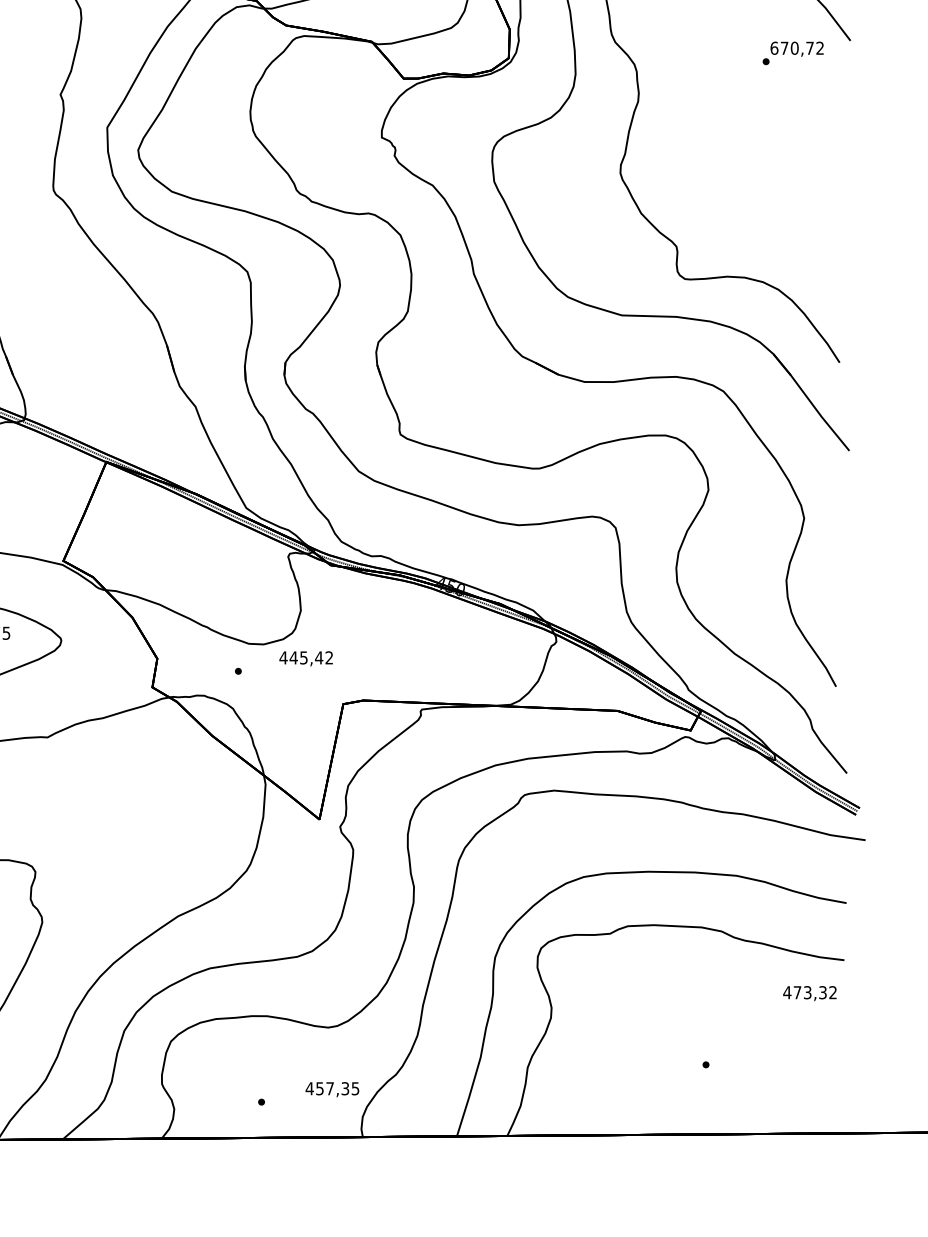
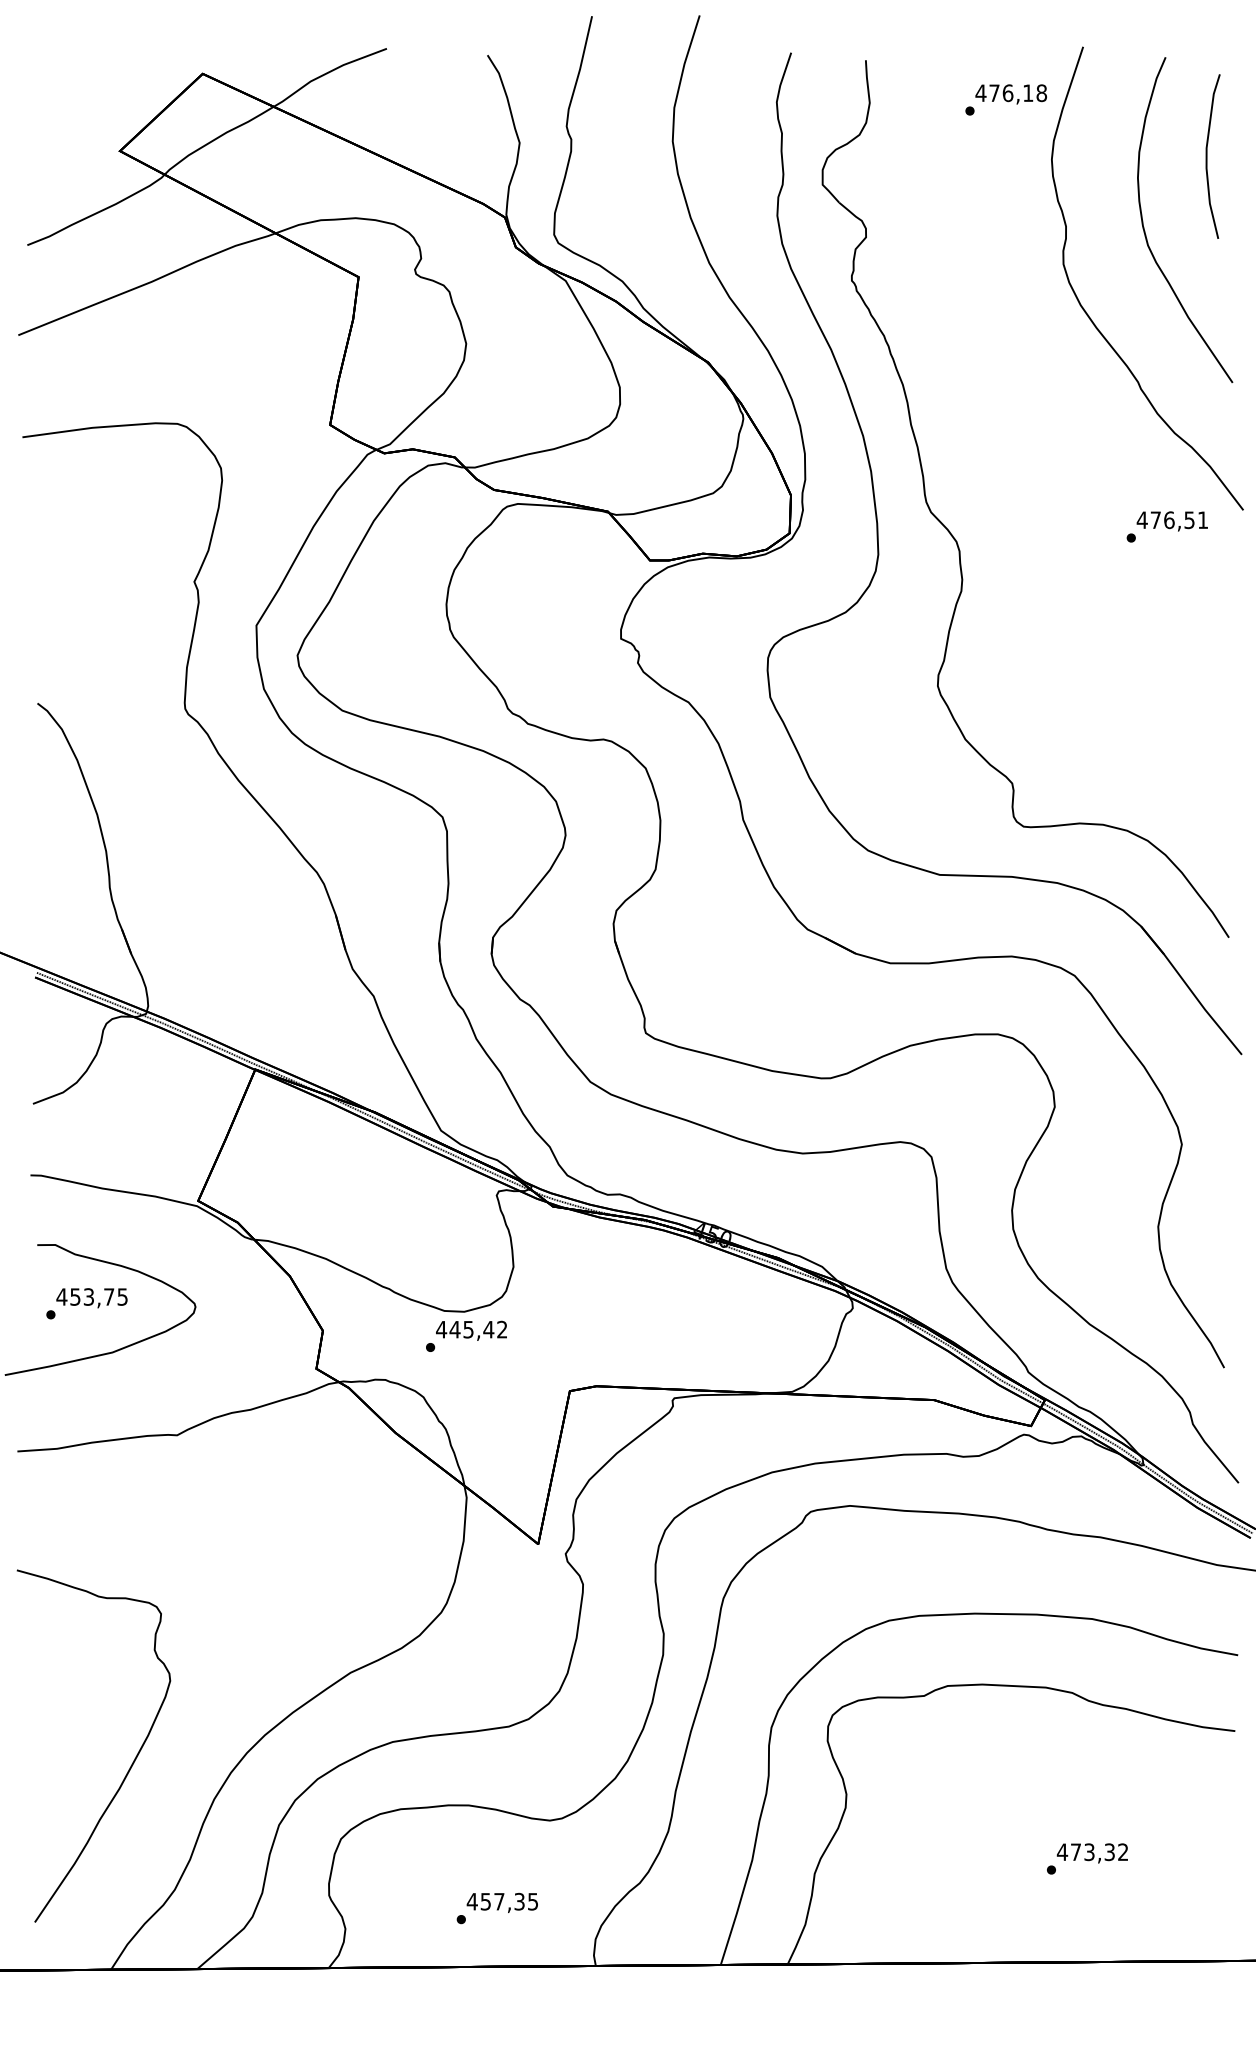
text: (796, 48) -> (1171, 520), 670,72 -> 476,51
text: (306, 658) -> (471, 1330), moved
text: (809, 993) -> (1091, 1853), moved
text: (331, 1089) -> (501, 1902), moved

